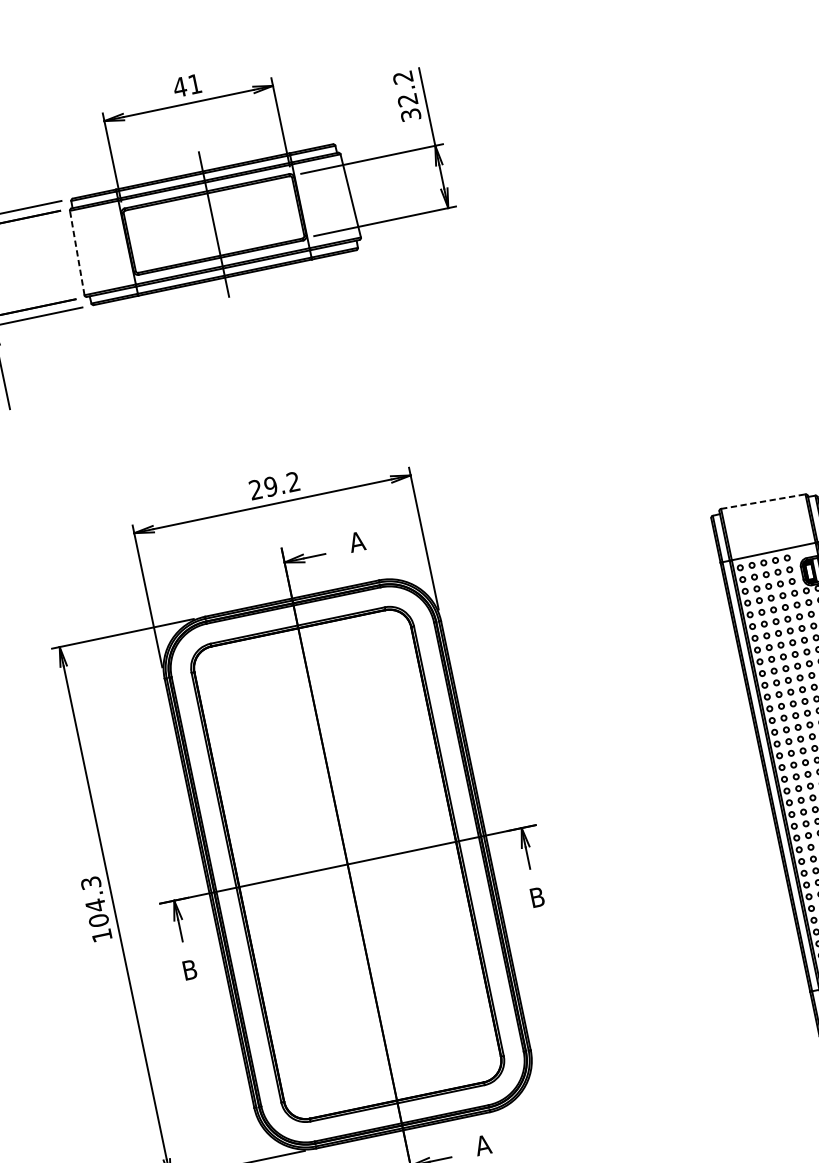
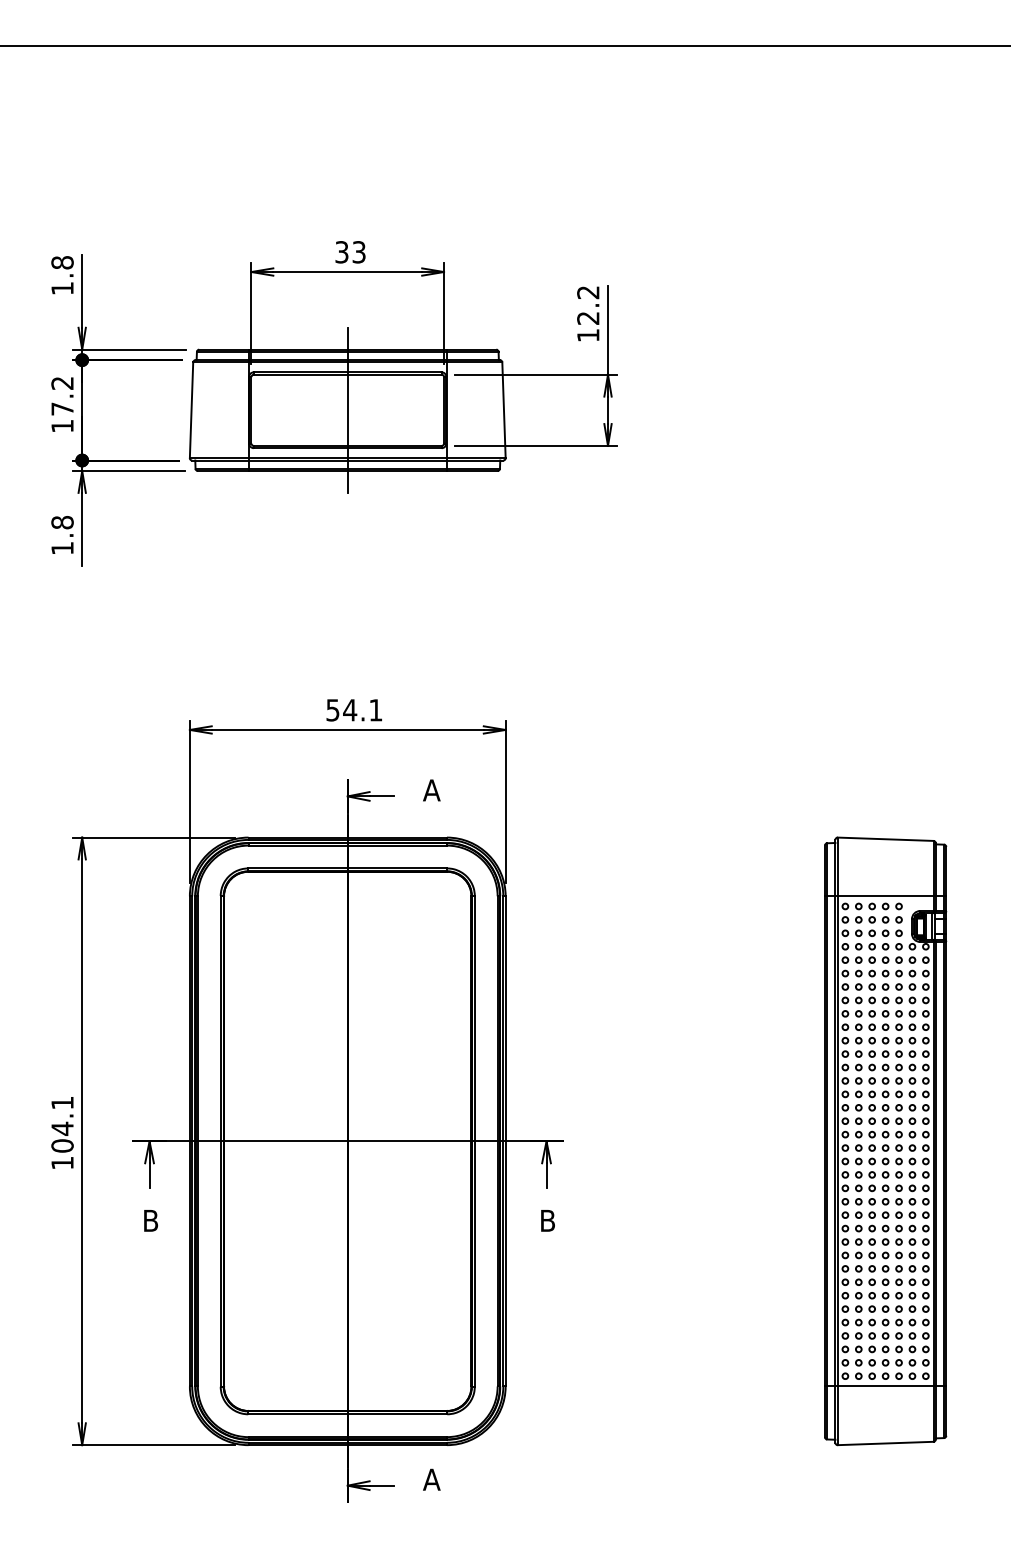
text: (186, 86) -> (349, 252), 41 -> 33
text: (411, 115) -> (588, 335), 32.2 -> 12.2
line: (77, 253) -> (191, 410), dashed -> solid
text: (274, 486) -> (354, 710), 29.2 -> 54.1
line: (763, 501) -> (885, 839), dashed -> solid
text: (90, 882) -> (62, 1102), 104.3 -> 104.1

